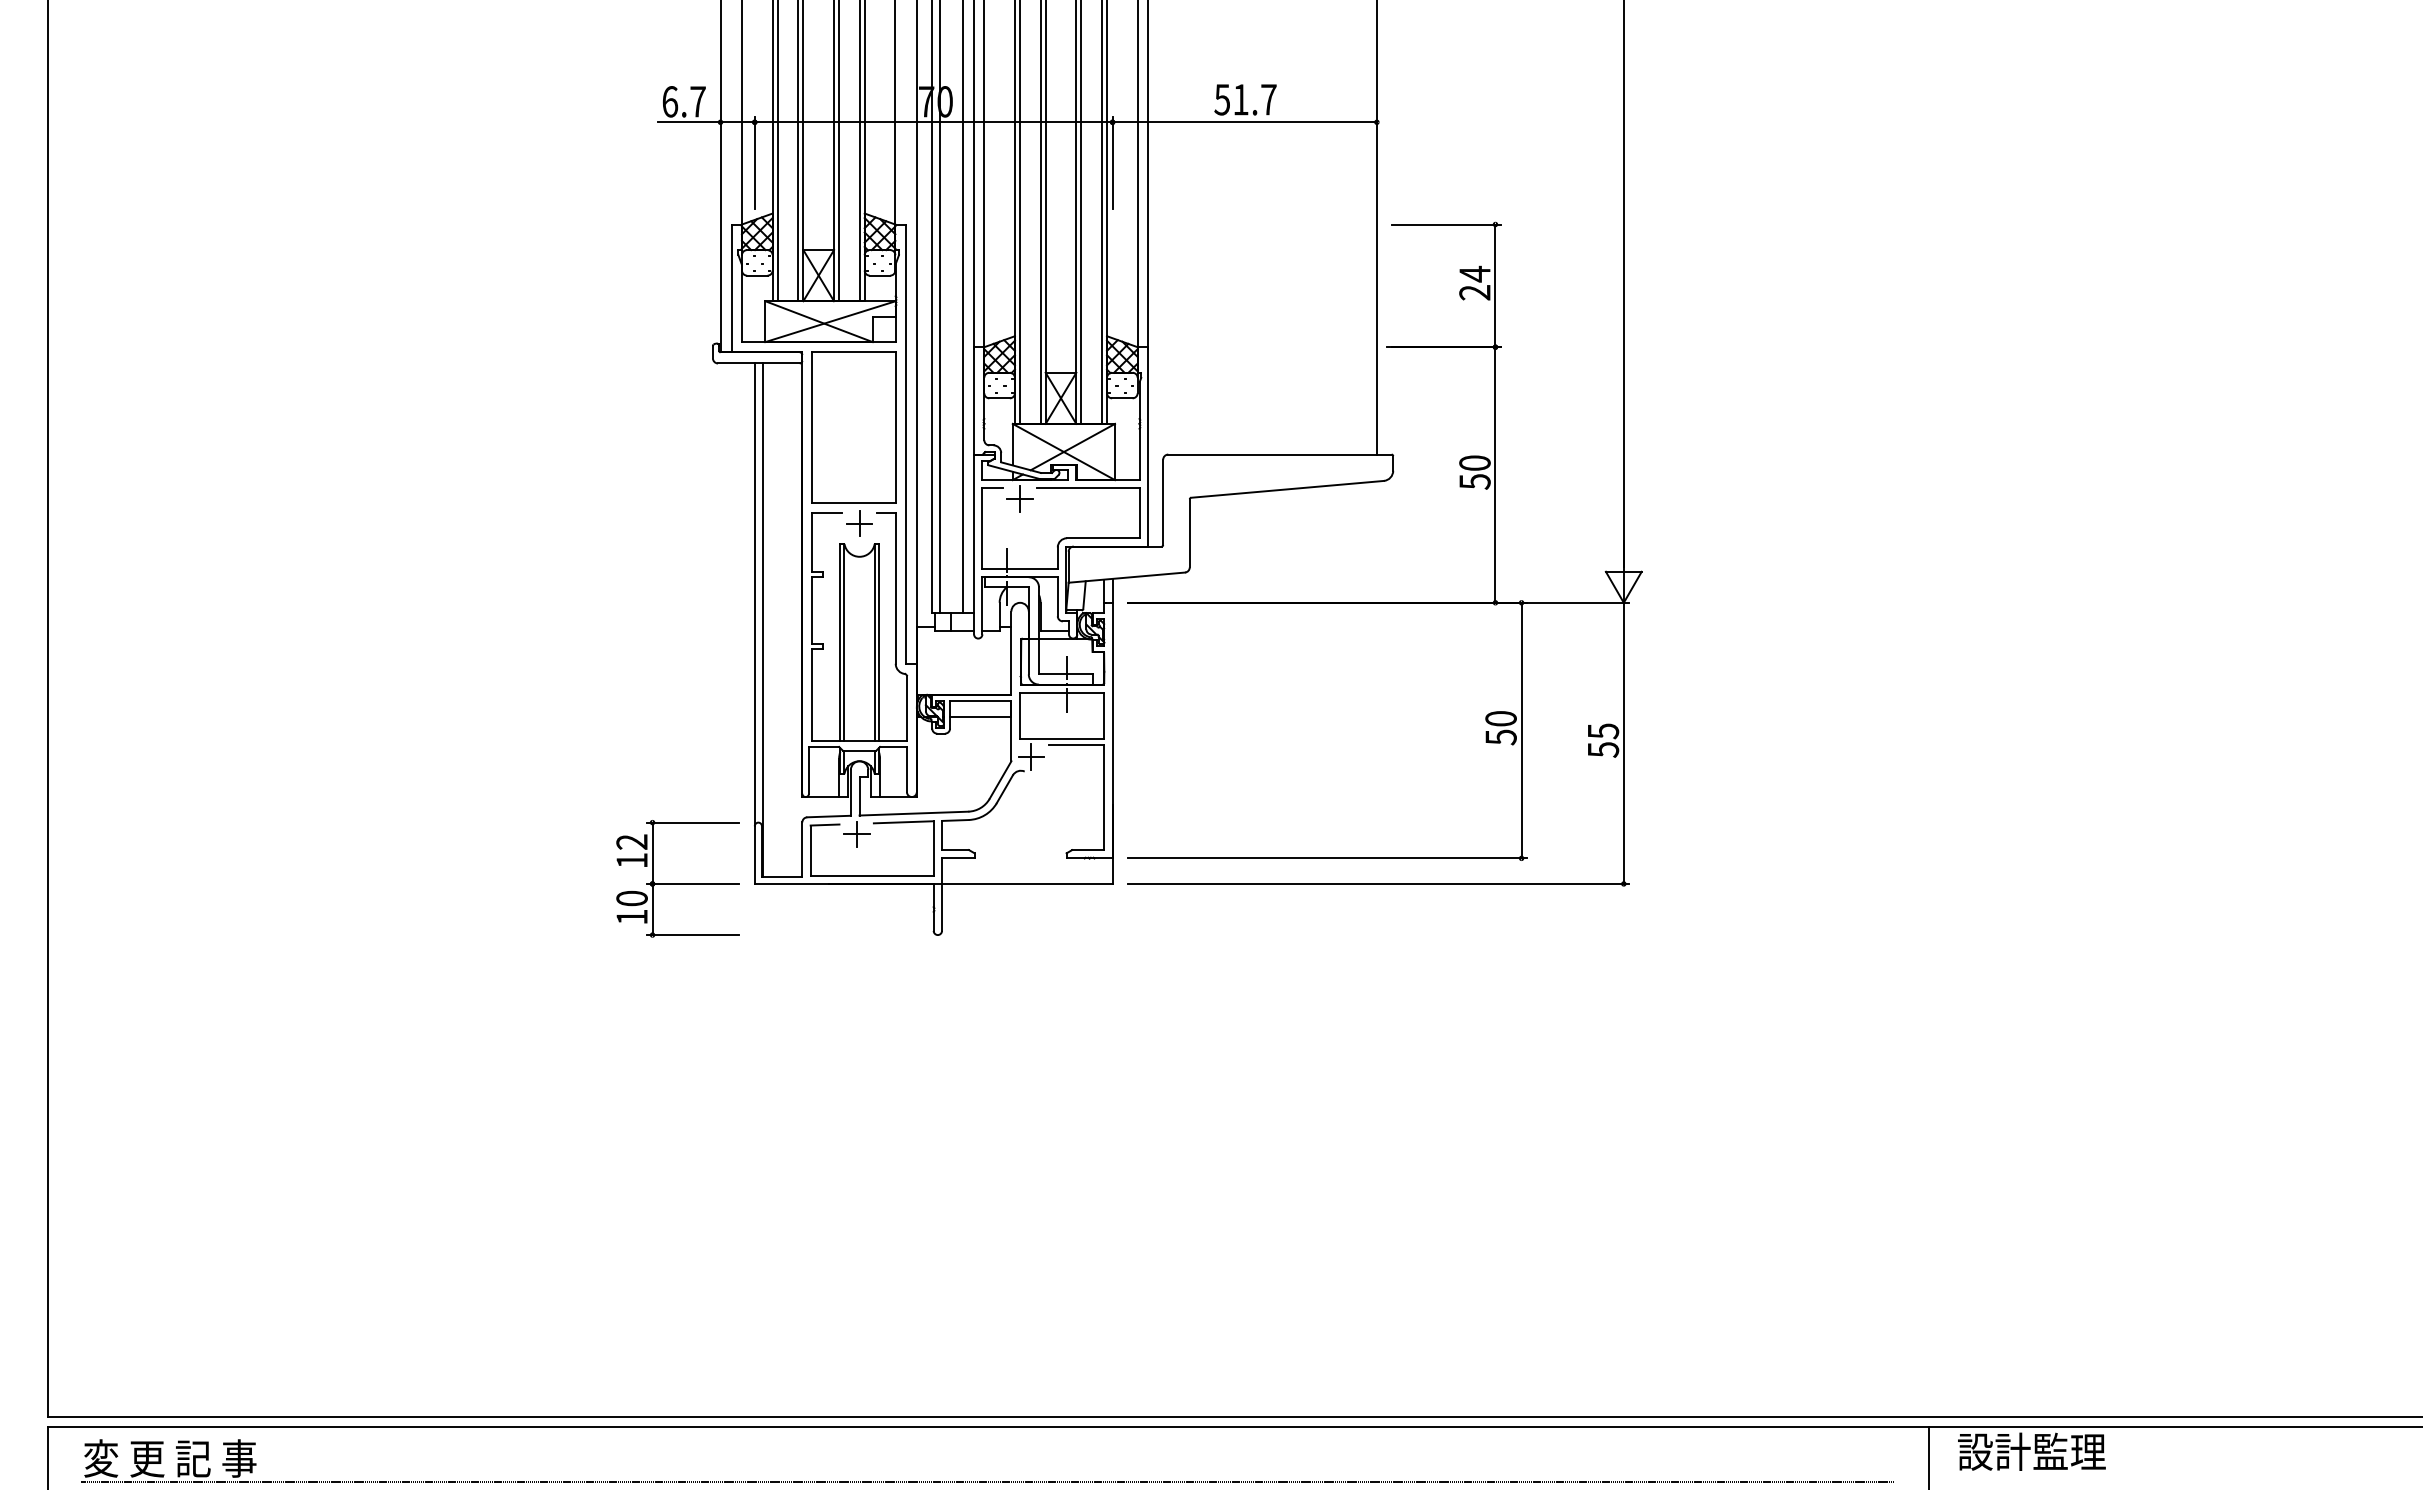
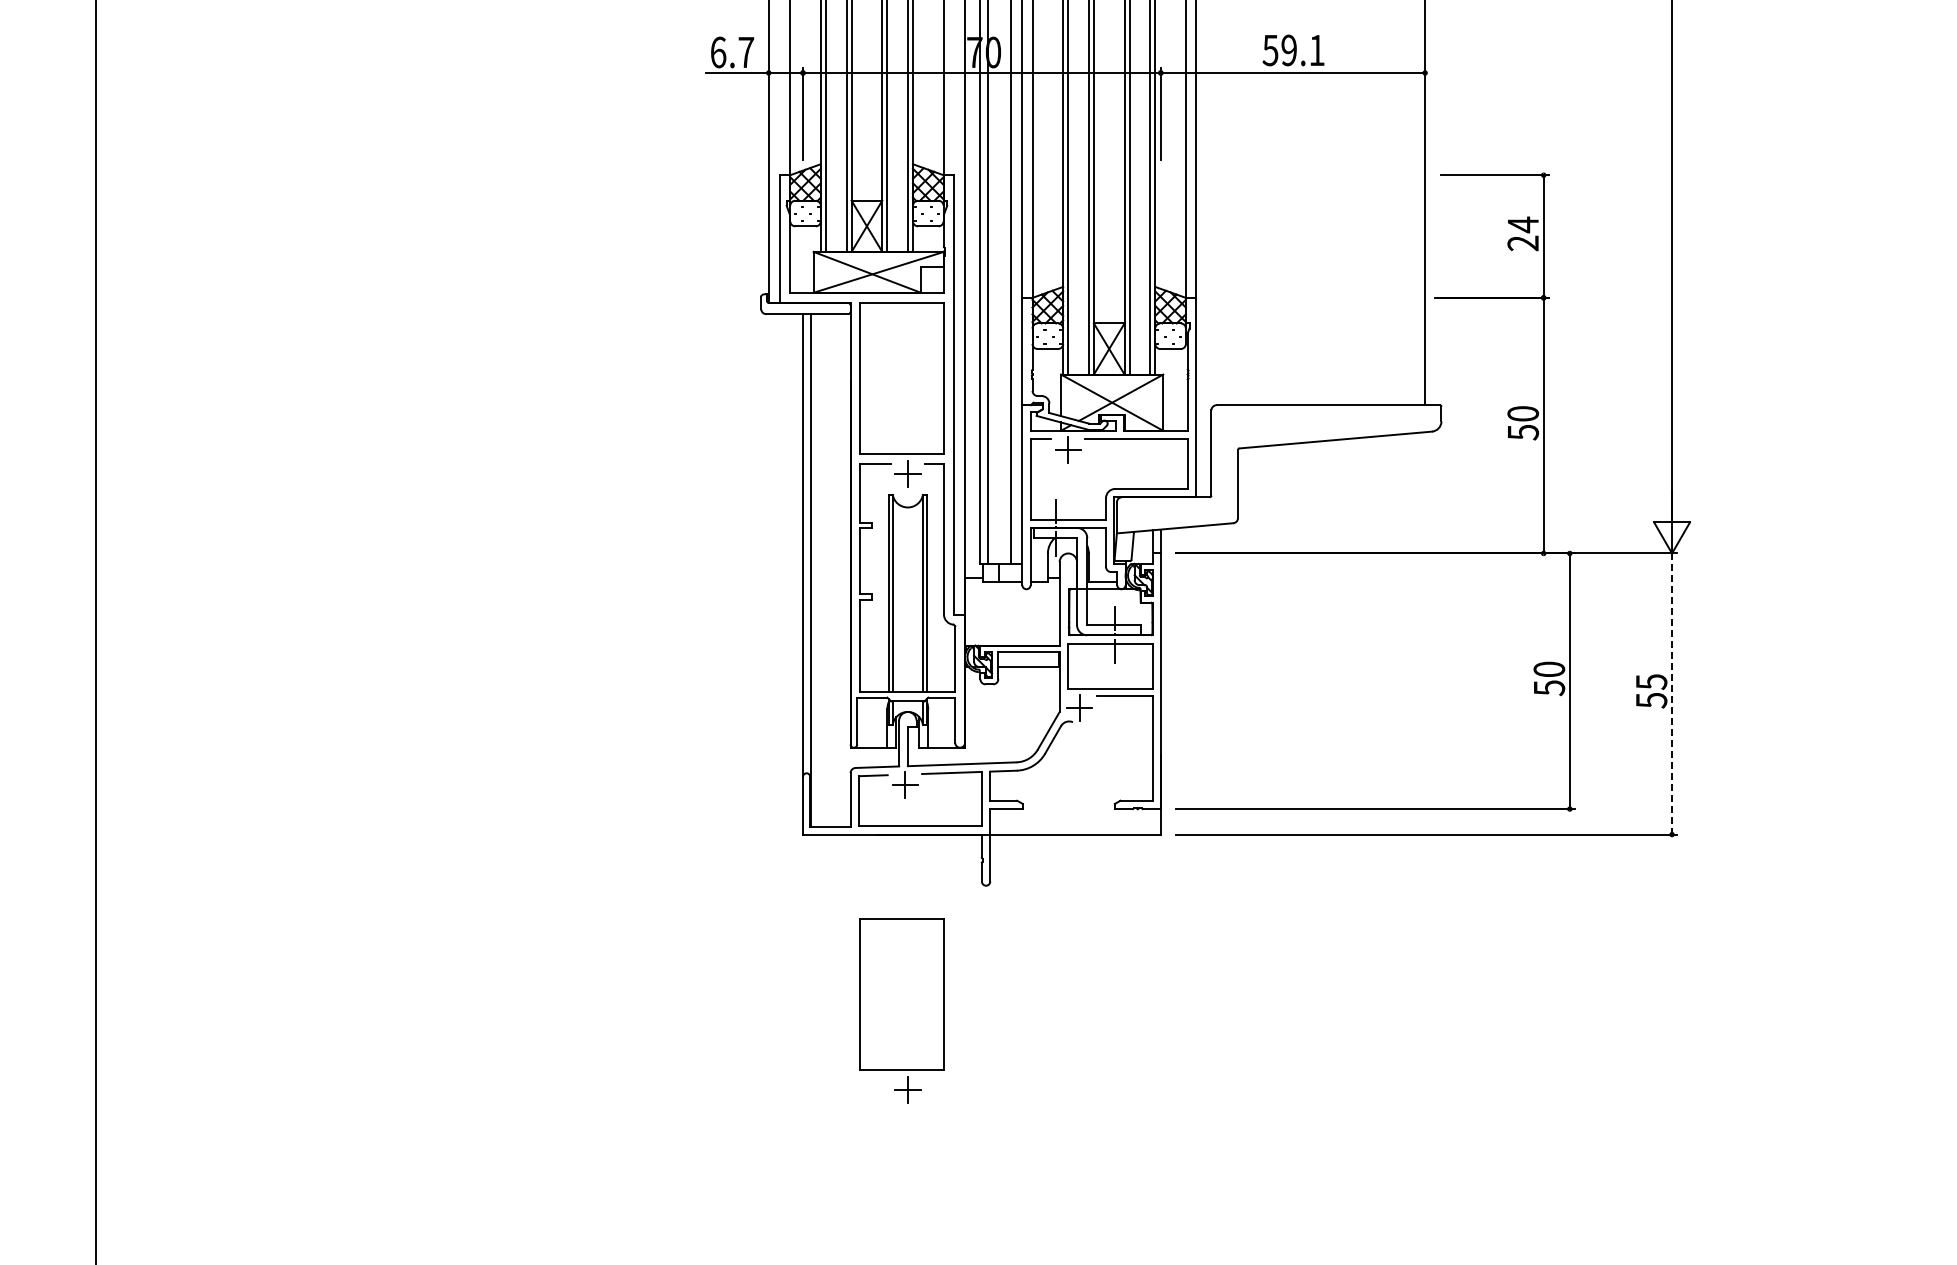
text: (1254, 99) -> (1302, 50), 51.7 -> 59.1
line: (1623, 743) -> (1671, 694), solid -> dashed
part: (677, 878) -> (725, 829), removed
part: (853, 1059) -> (901, 1010), added

